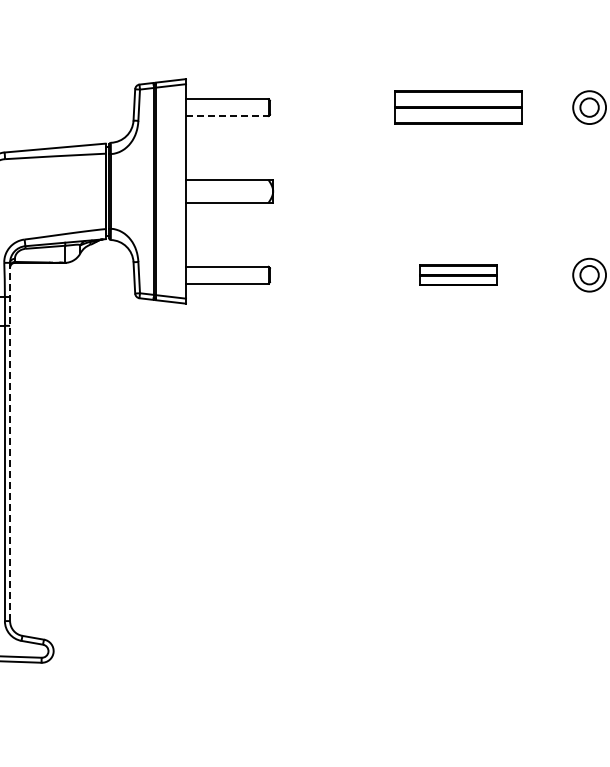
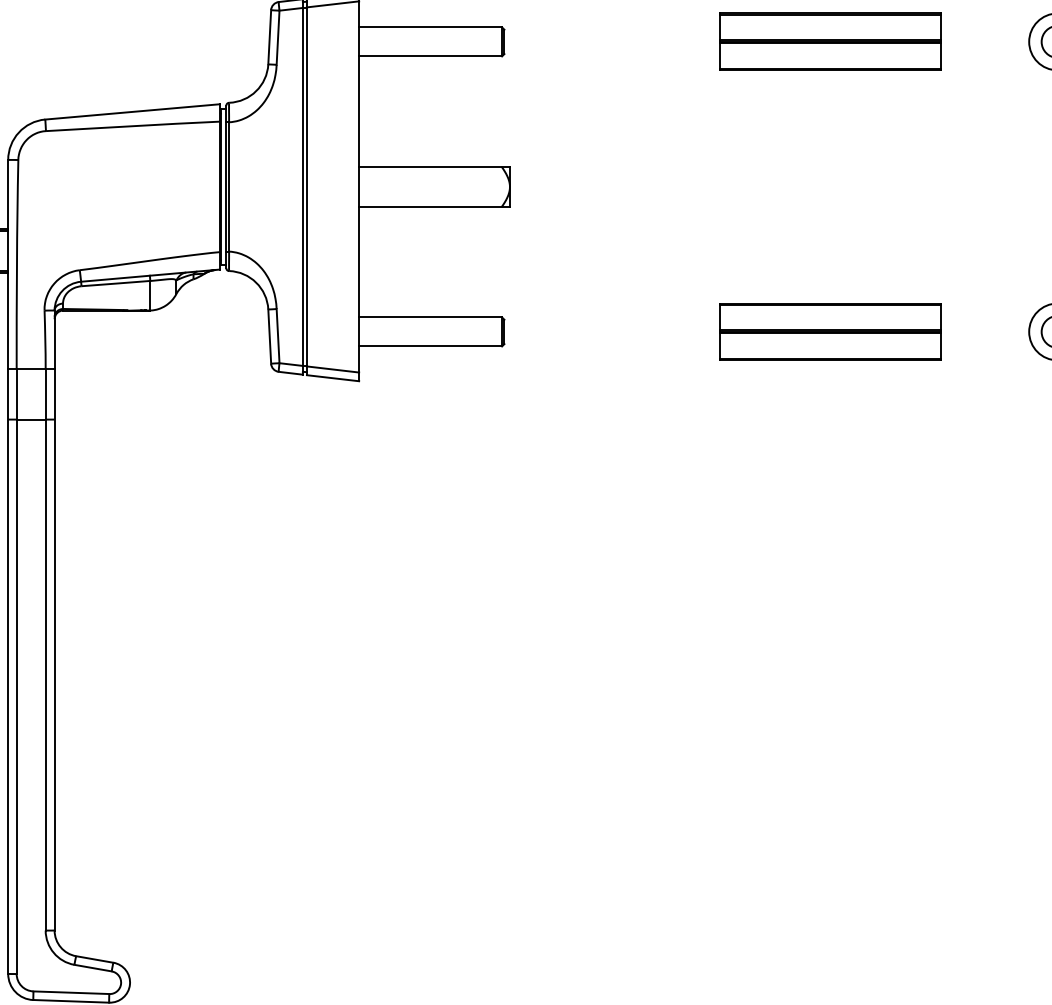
line: (227, 116) -> (430, 57), dashed -> solid
part: (458, 275) -> (830, 332), size x1.67
line: (10, 441) -> (55, 619), dashed -> solid

